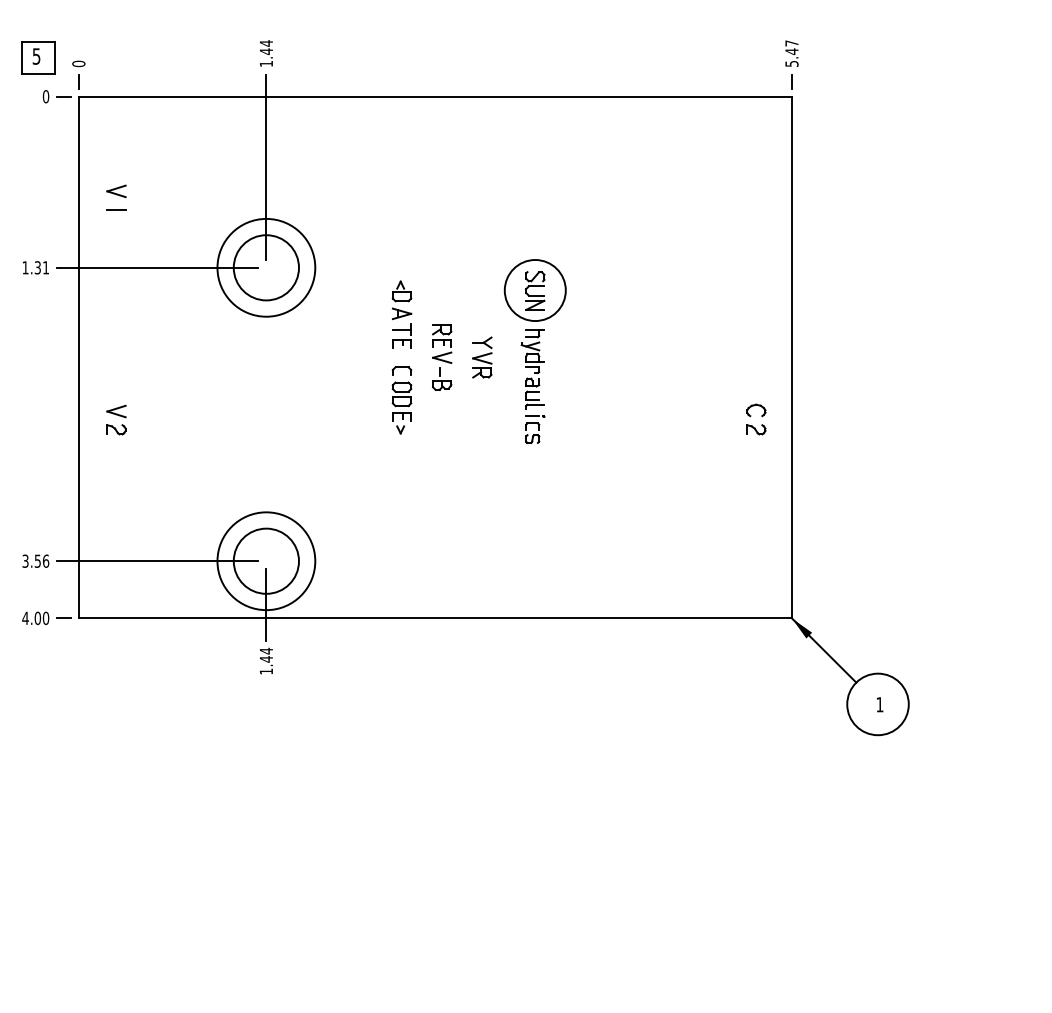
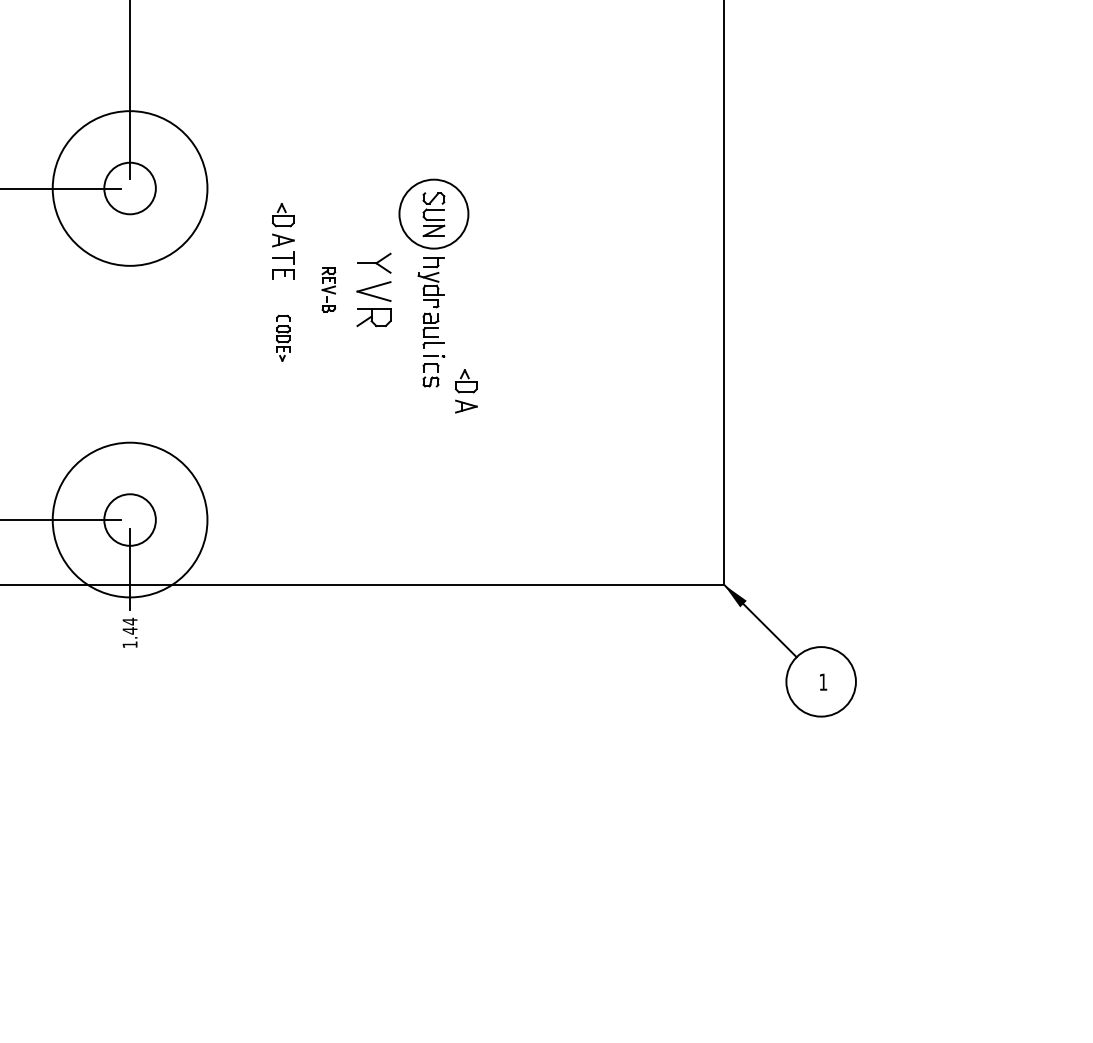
circle: (266, 267) -> (130, 188), size x0.7
circle: (266, 267) -> (130, 188), size x1.4
part: (442, 357) -> (329, 289), size x0.6
part: (482, 357) -> (374, 289), size x1.6
part: (401, 400) -> (282, 338), size x0.6
part: (756, 419) -> (683, 359), removed
part: (563, 447) -> (465, 391), added
circle: (266, 560) -> (130, 519), size x0.7
circle: (266, 561) -> (130, 520), size x1.4

